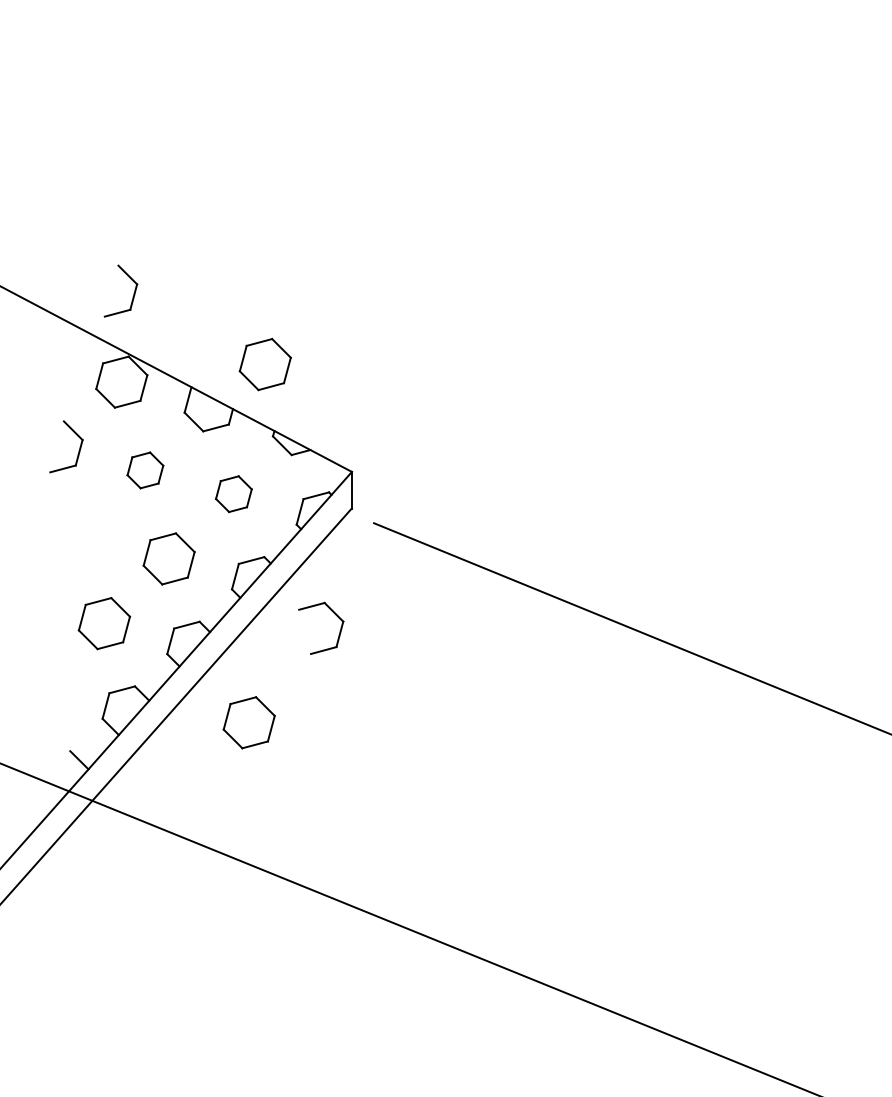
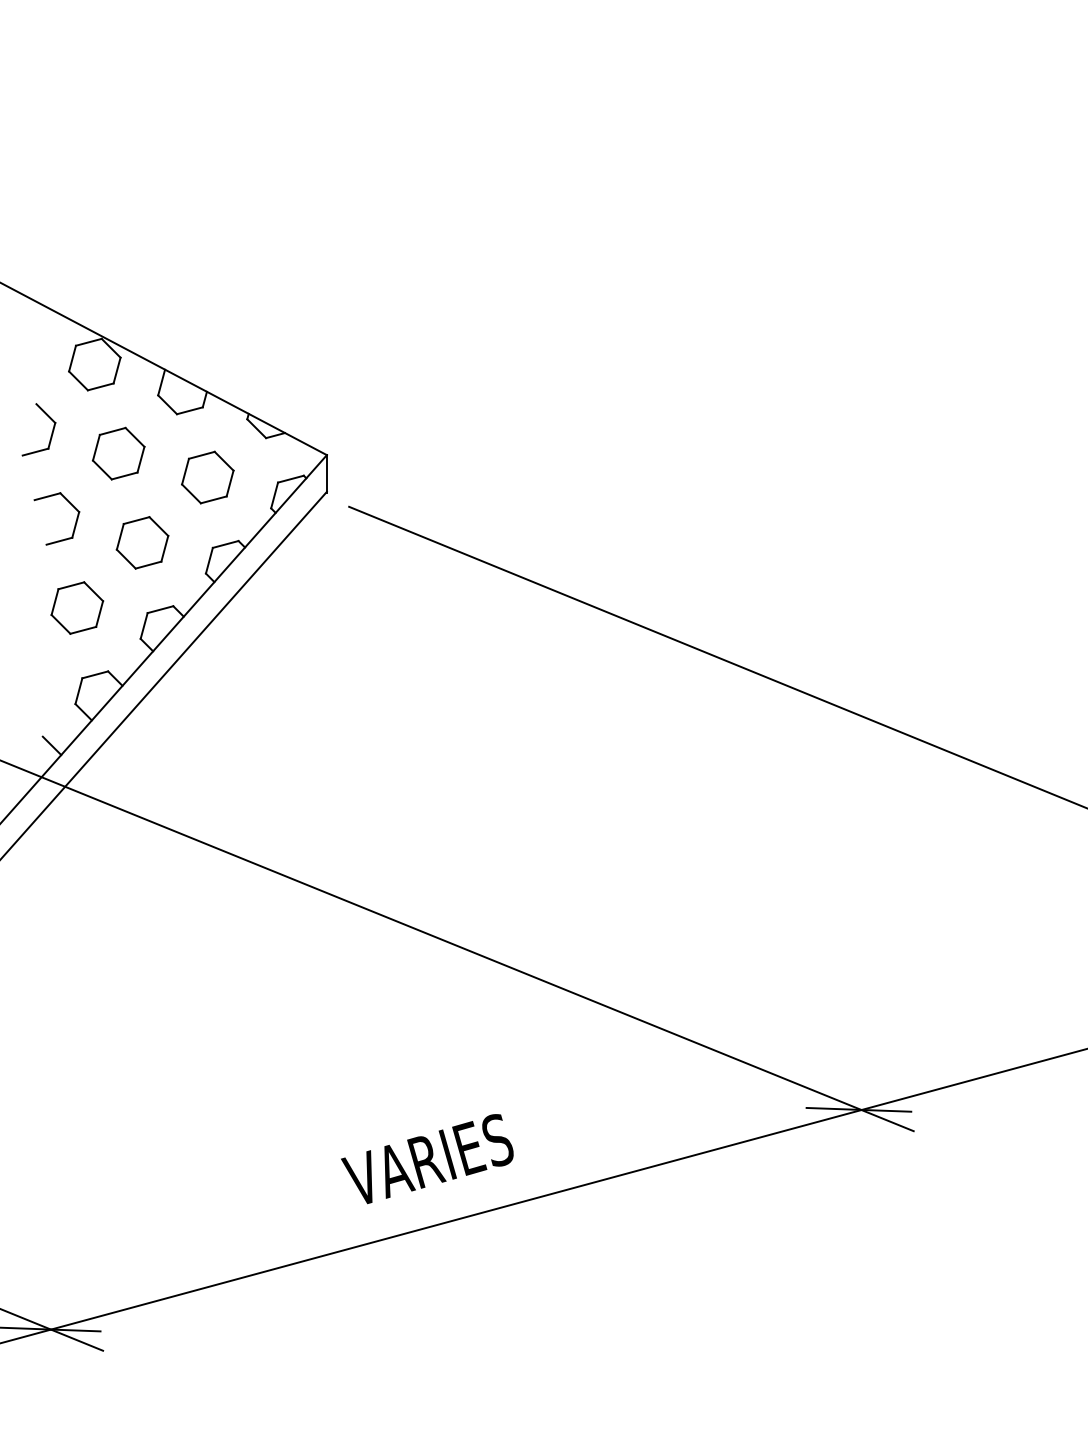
part: (133, 293) -> (106, 275), removed
part: (265, 364) -> (239, 346), removed
part: (145, 470) -> (118, 453), size x1.43
part: (233, 494) -> (207, 477), size x1.43
part: (338, 633) -> (74, 524), moved
part: (249, 722) -> (223, 707), removed

